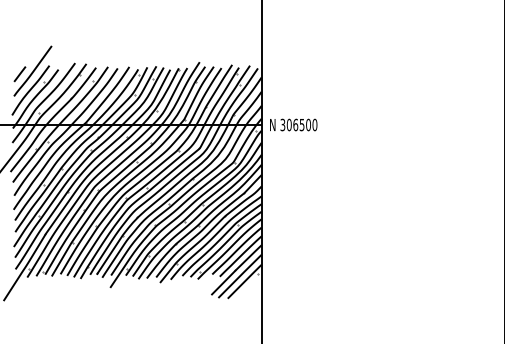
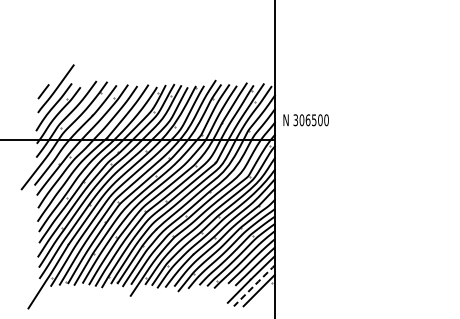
text: (293, 124) -> (305, 119), moved
line: (240, 275) -> (255, 284), solid -> dashed

